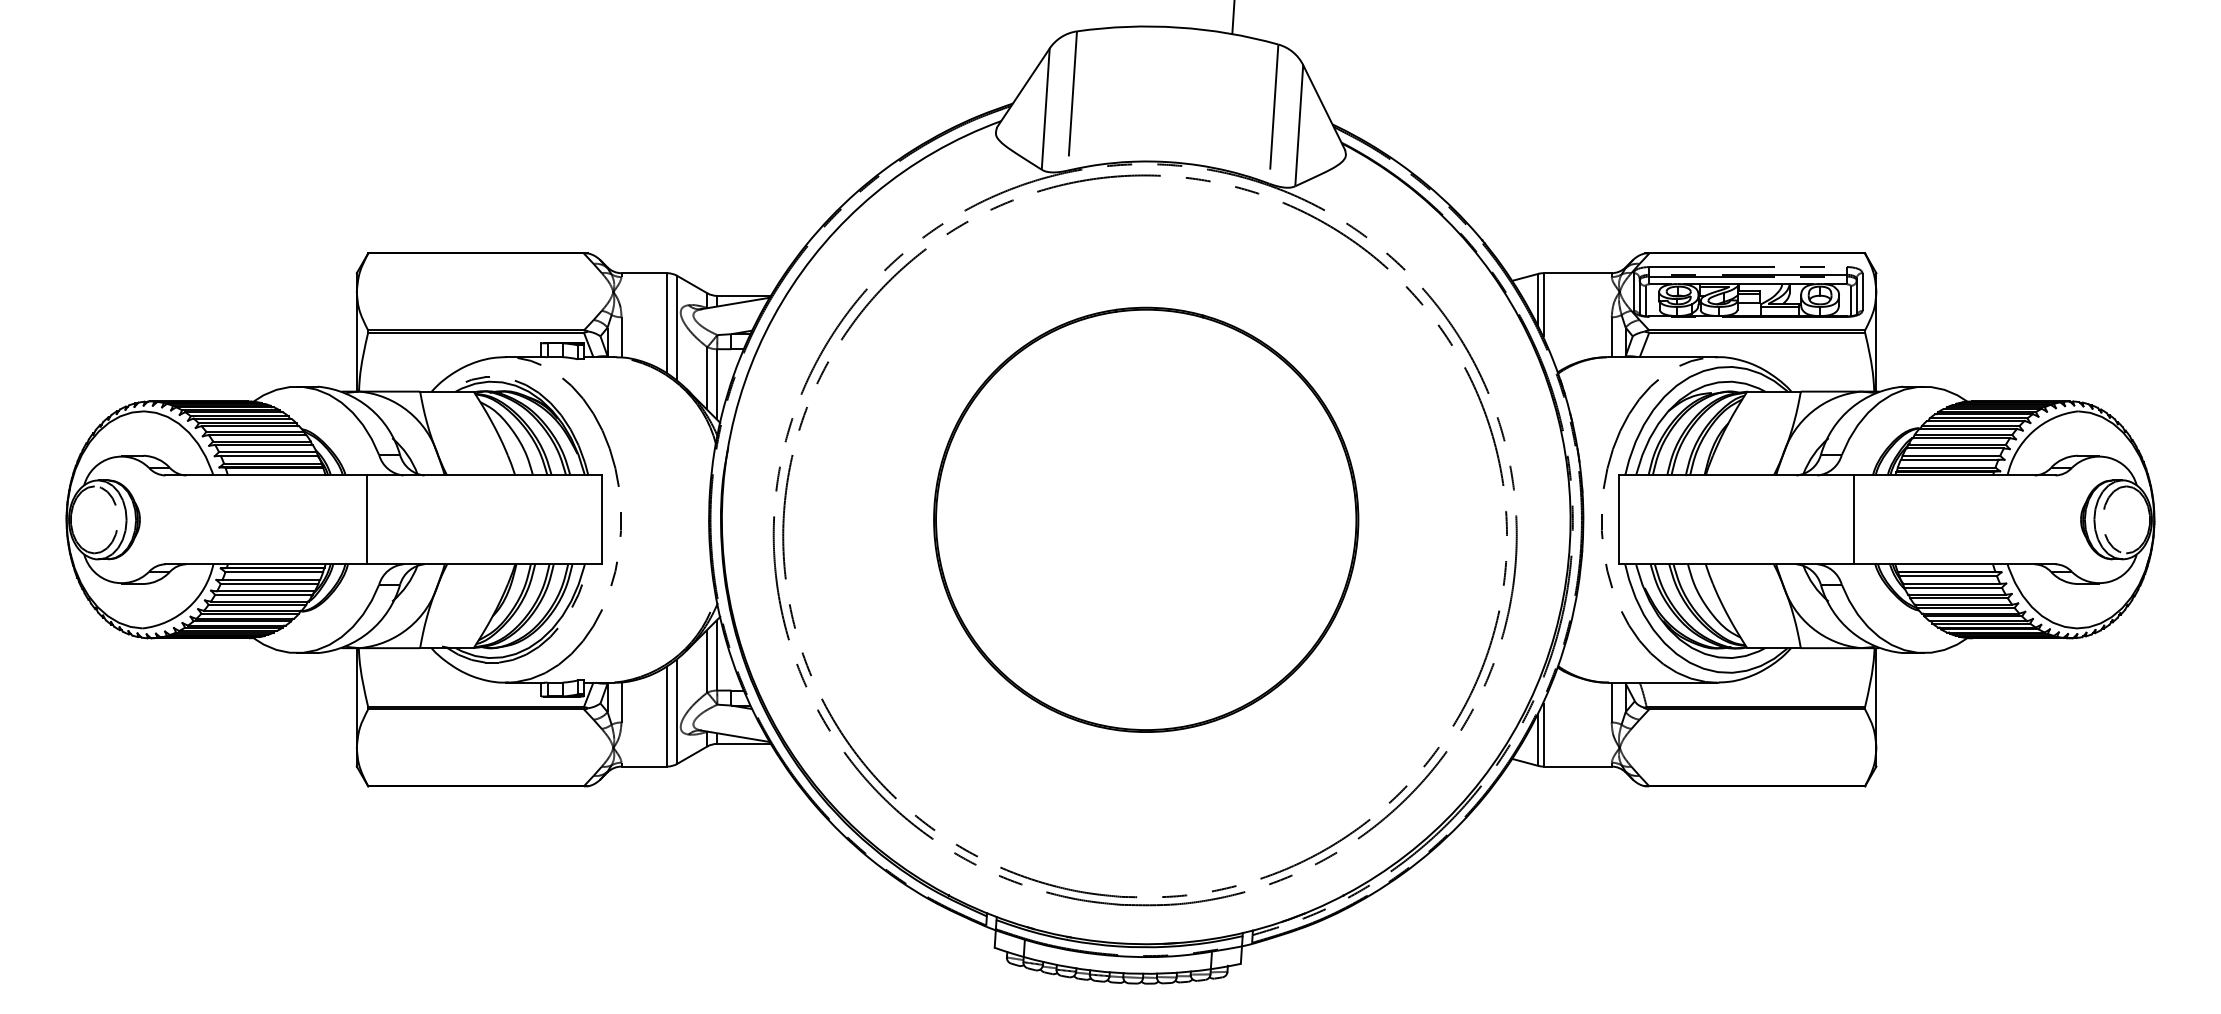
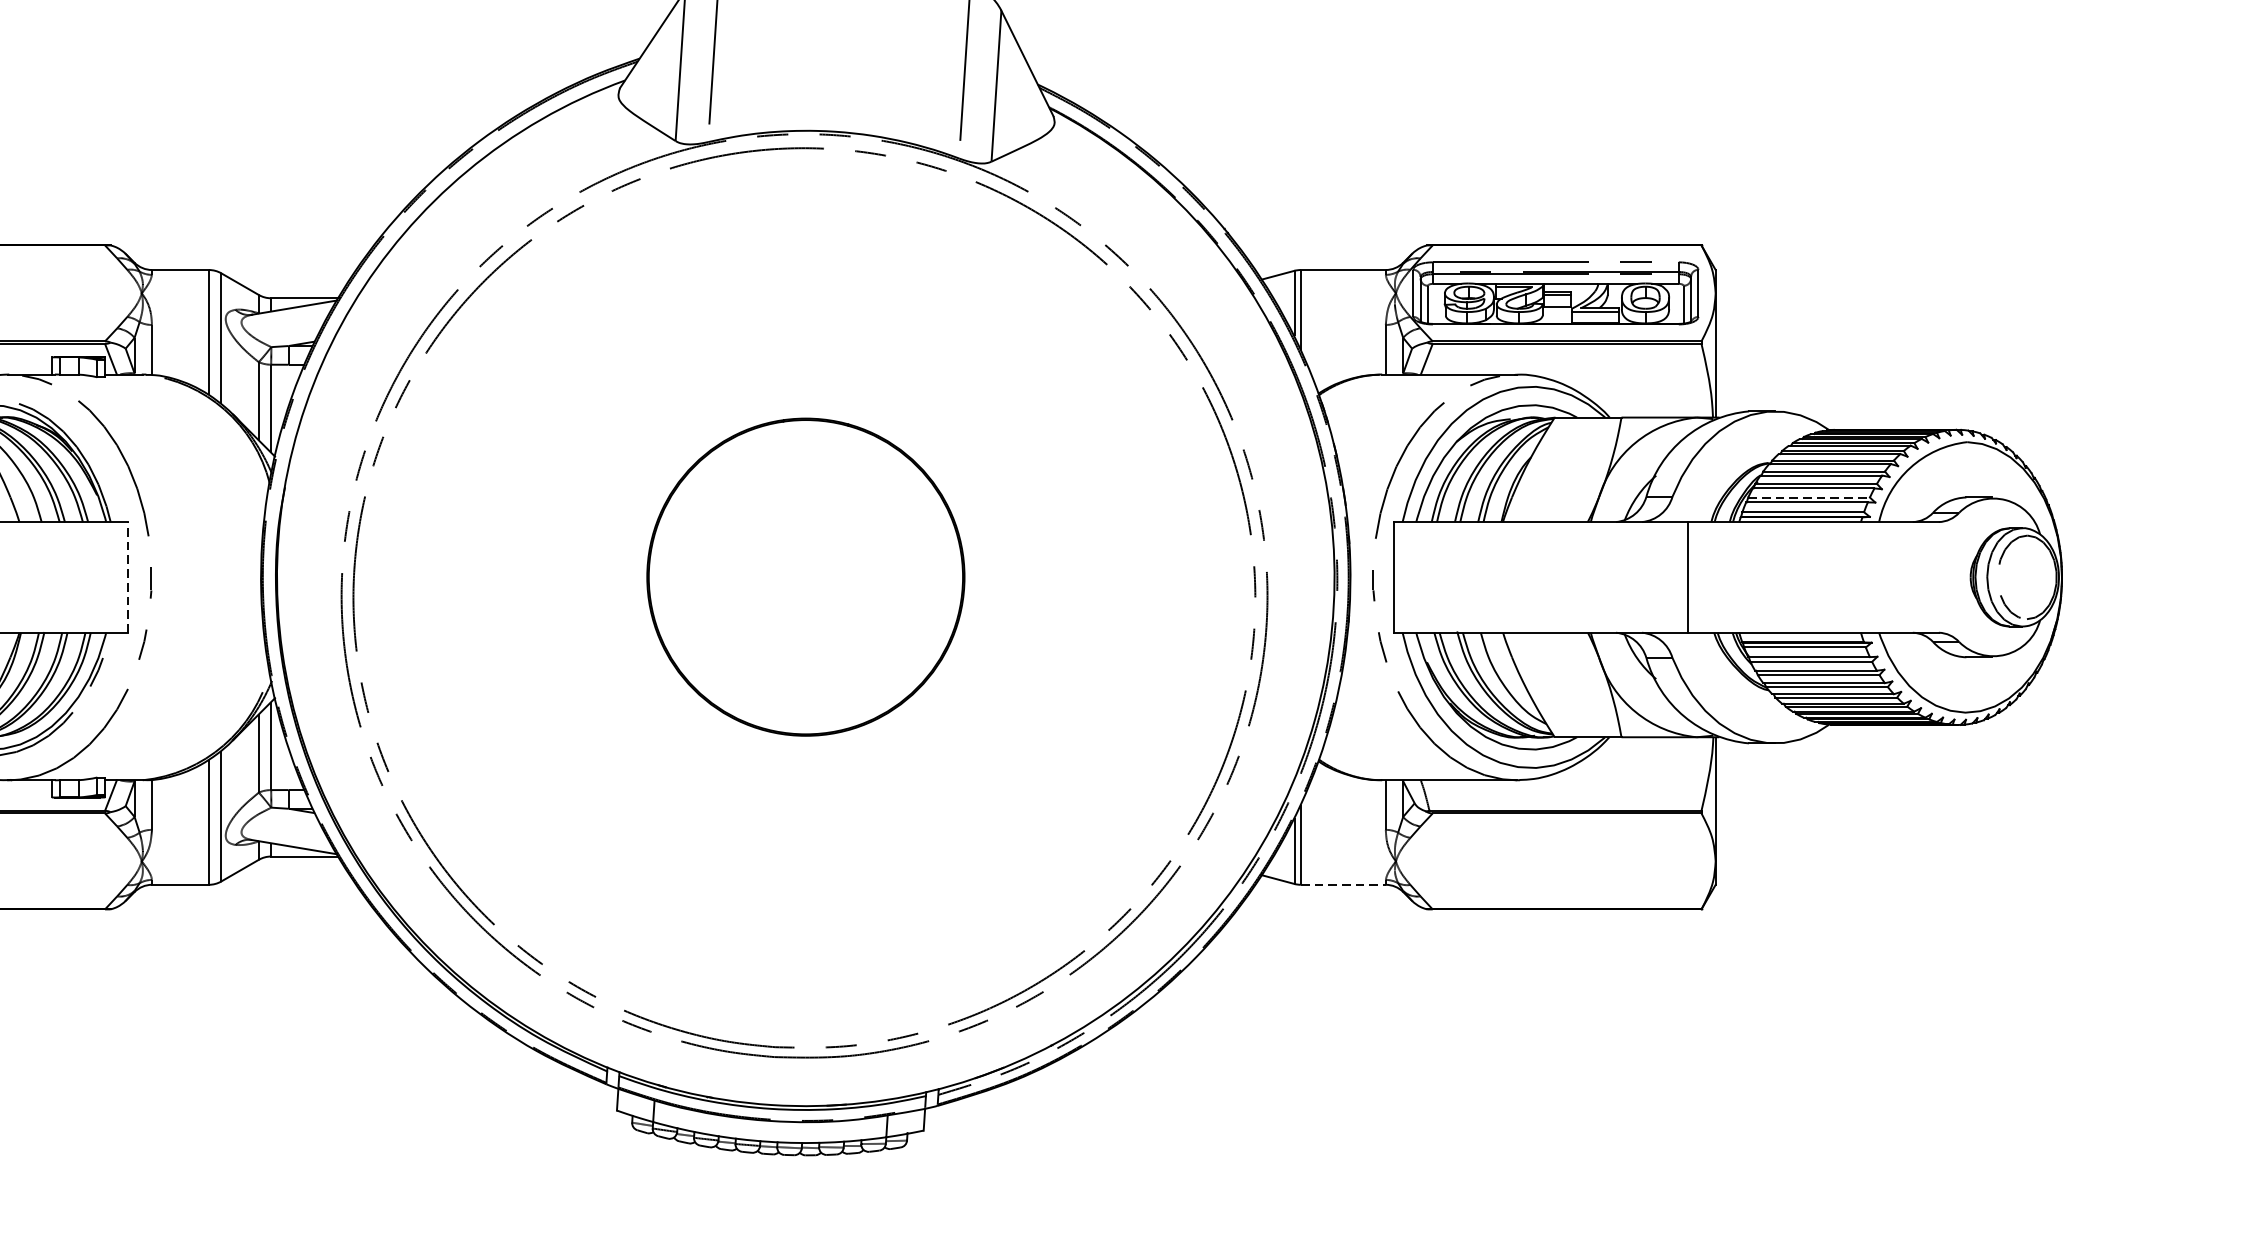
line: (1951, 455) -> (1809, 497), solid -> dashed
line: (602, 519) -> (128, 576), solid -> dashed
part: (1146, 519) -> (806, 576), size x0.6
line: (1578, 766) -> (1344, 884), solid -> dashed

